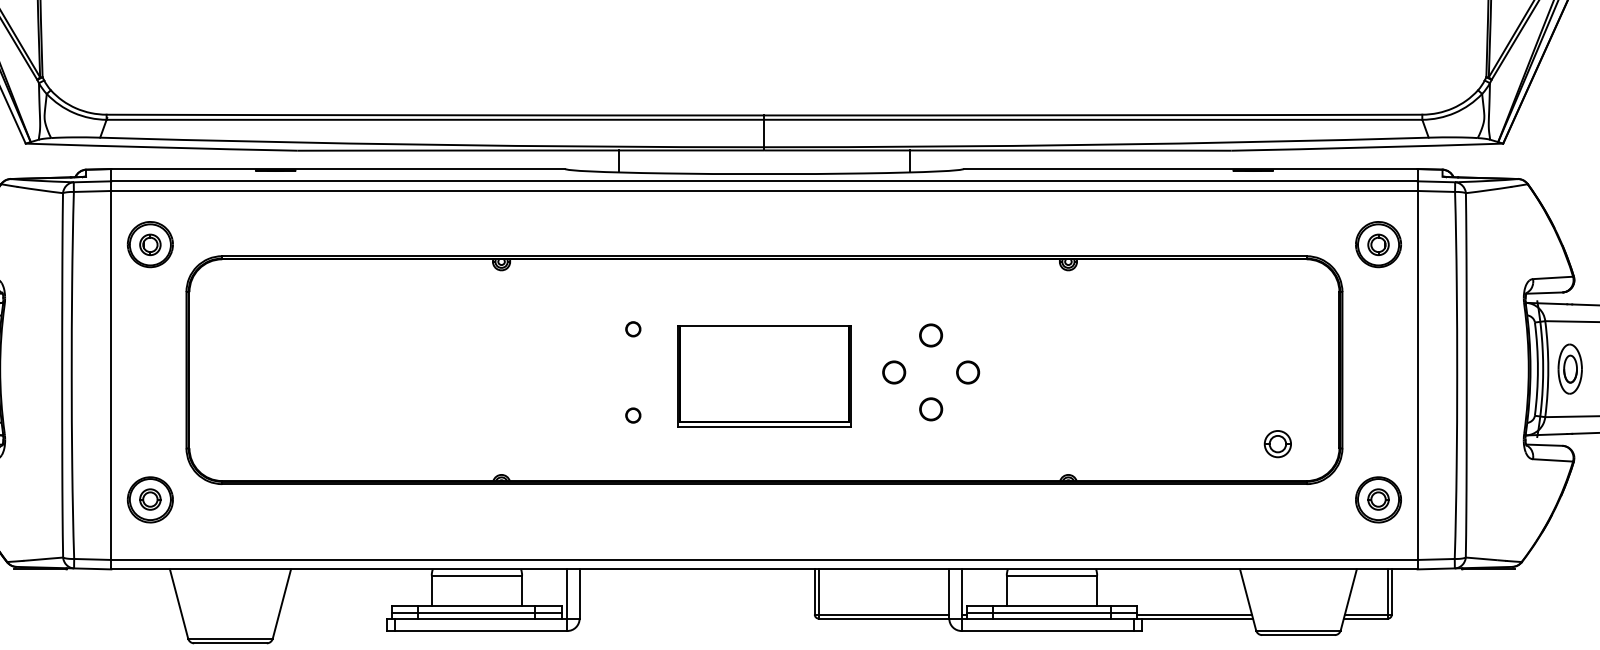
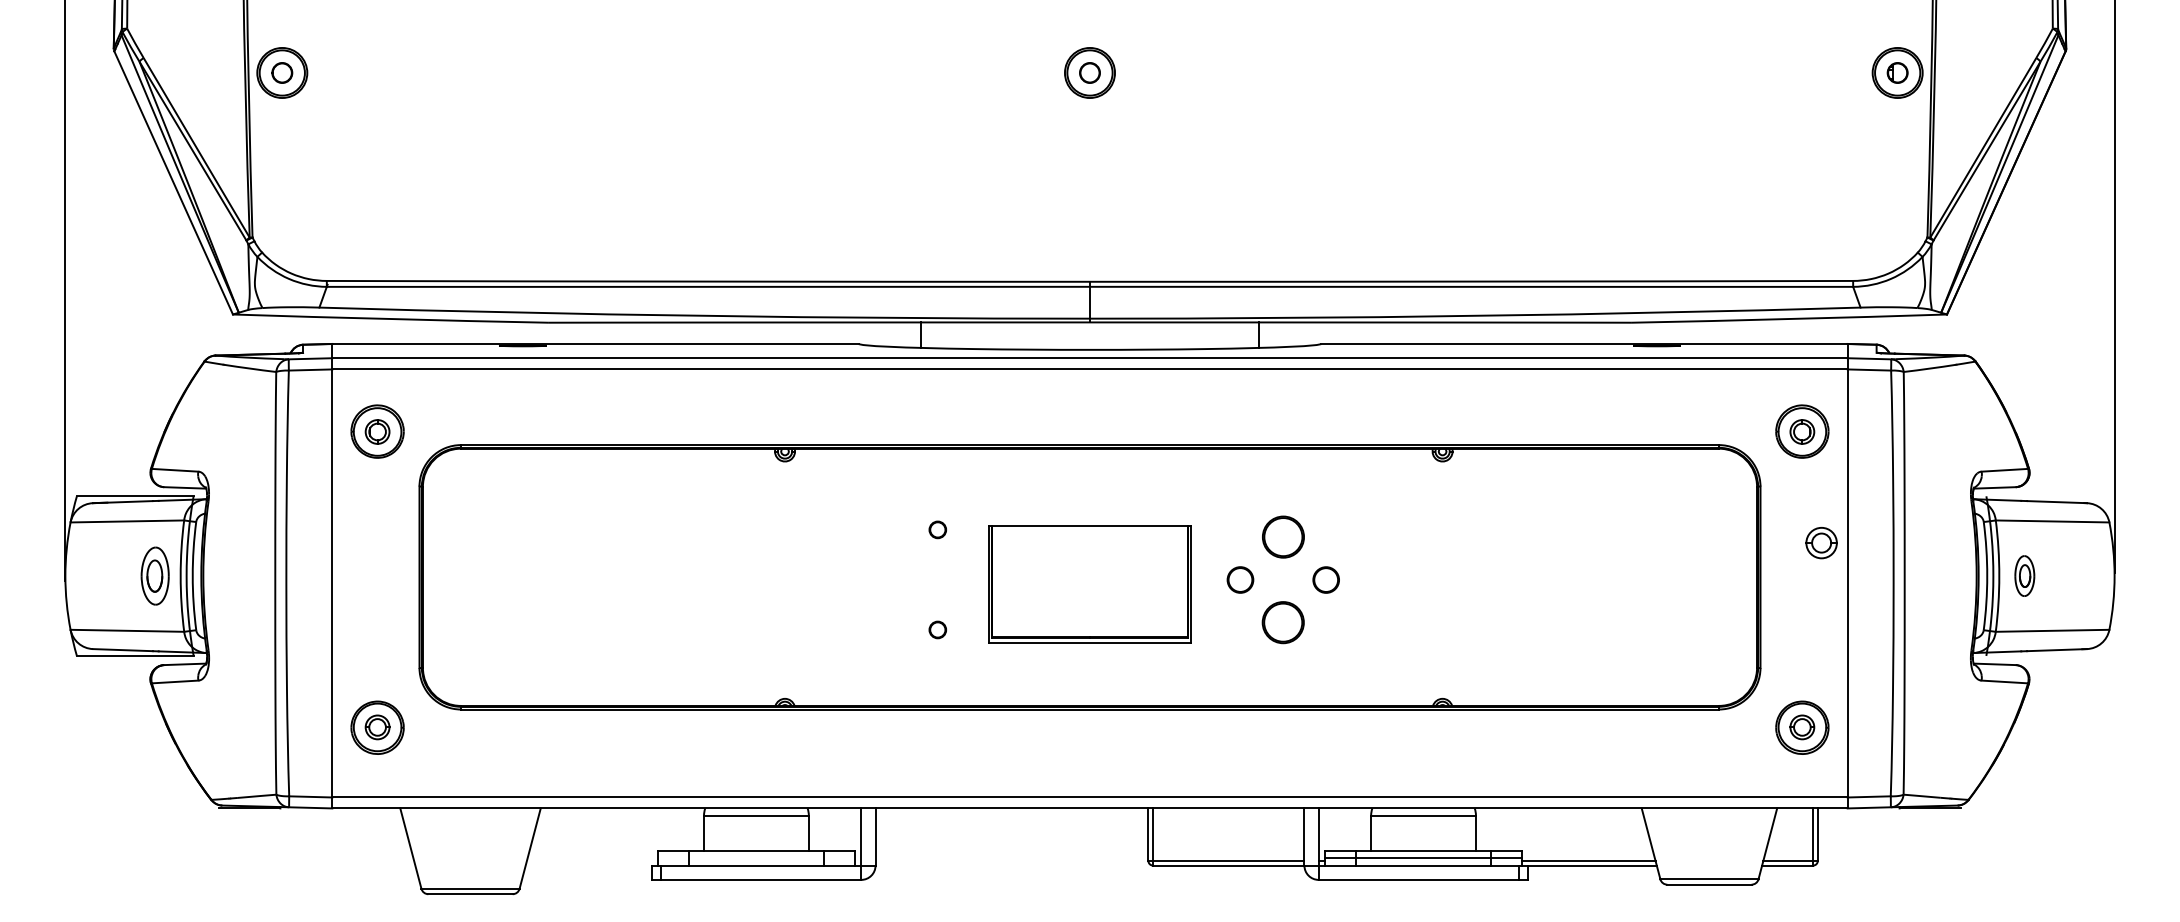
circle: (930, 334) -> (1282, 536), size x1.6
part: (1570, 368) -> (2024, 575), size x0.7
part: (931, 409) -> (1283, 622), size x1.6
part: (1277, 444) -> (1821, 543), moved
line: (476, 612) -> (756, 858), removed

